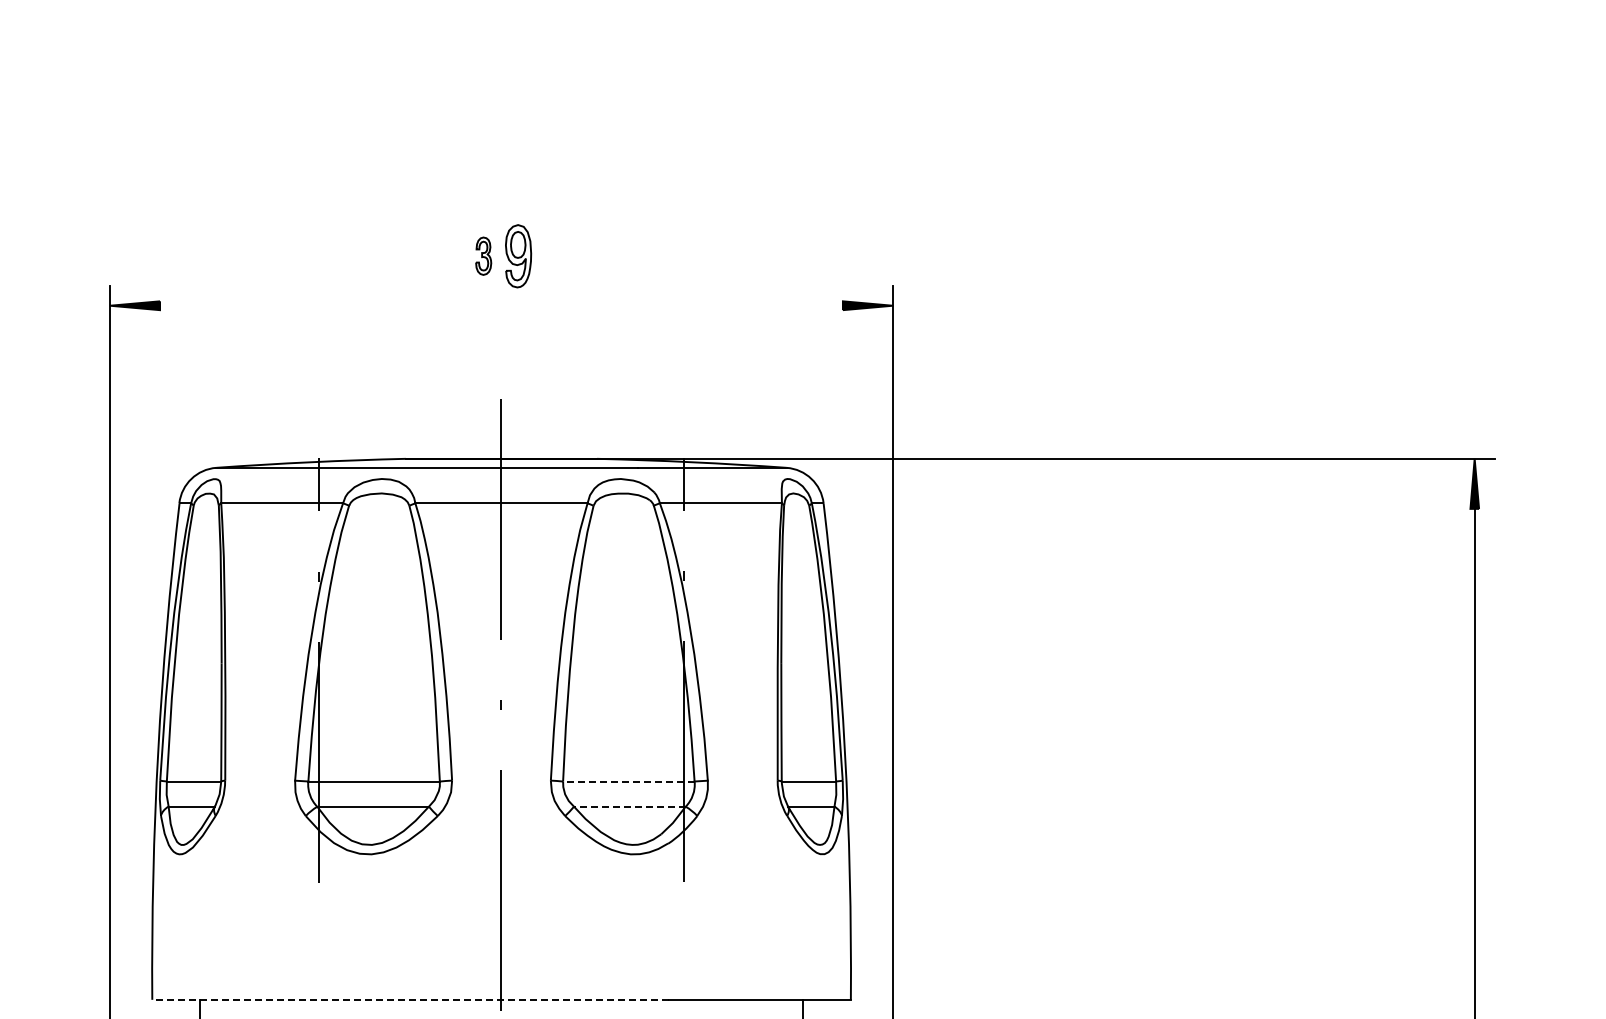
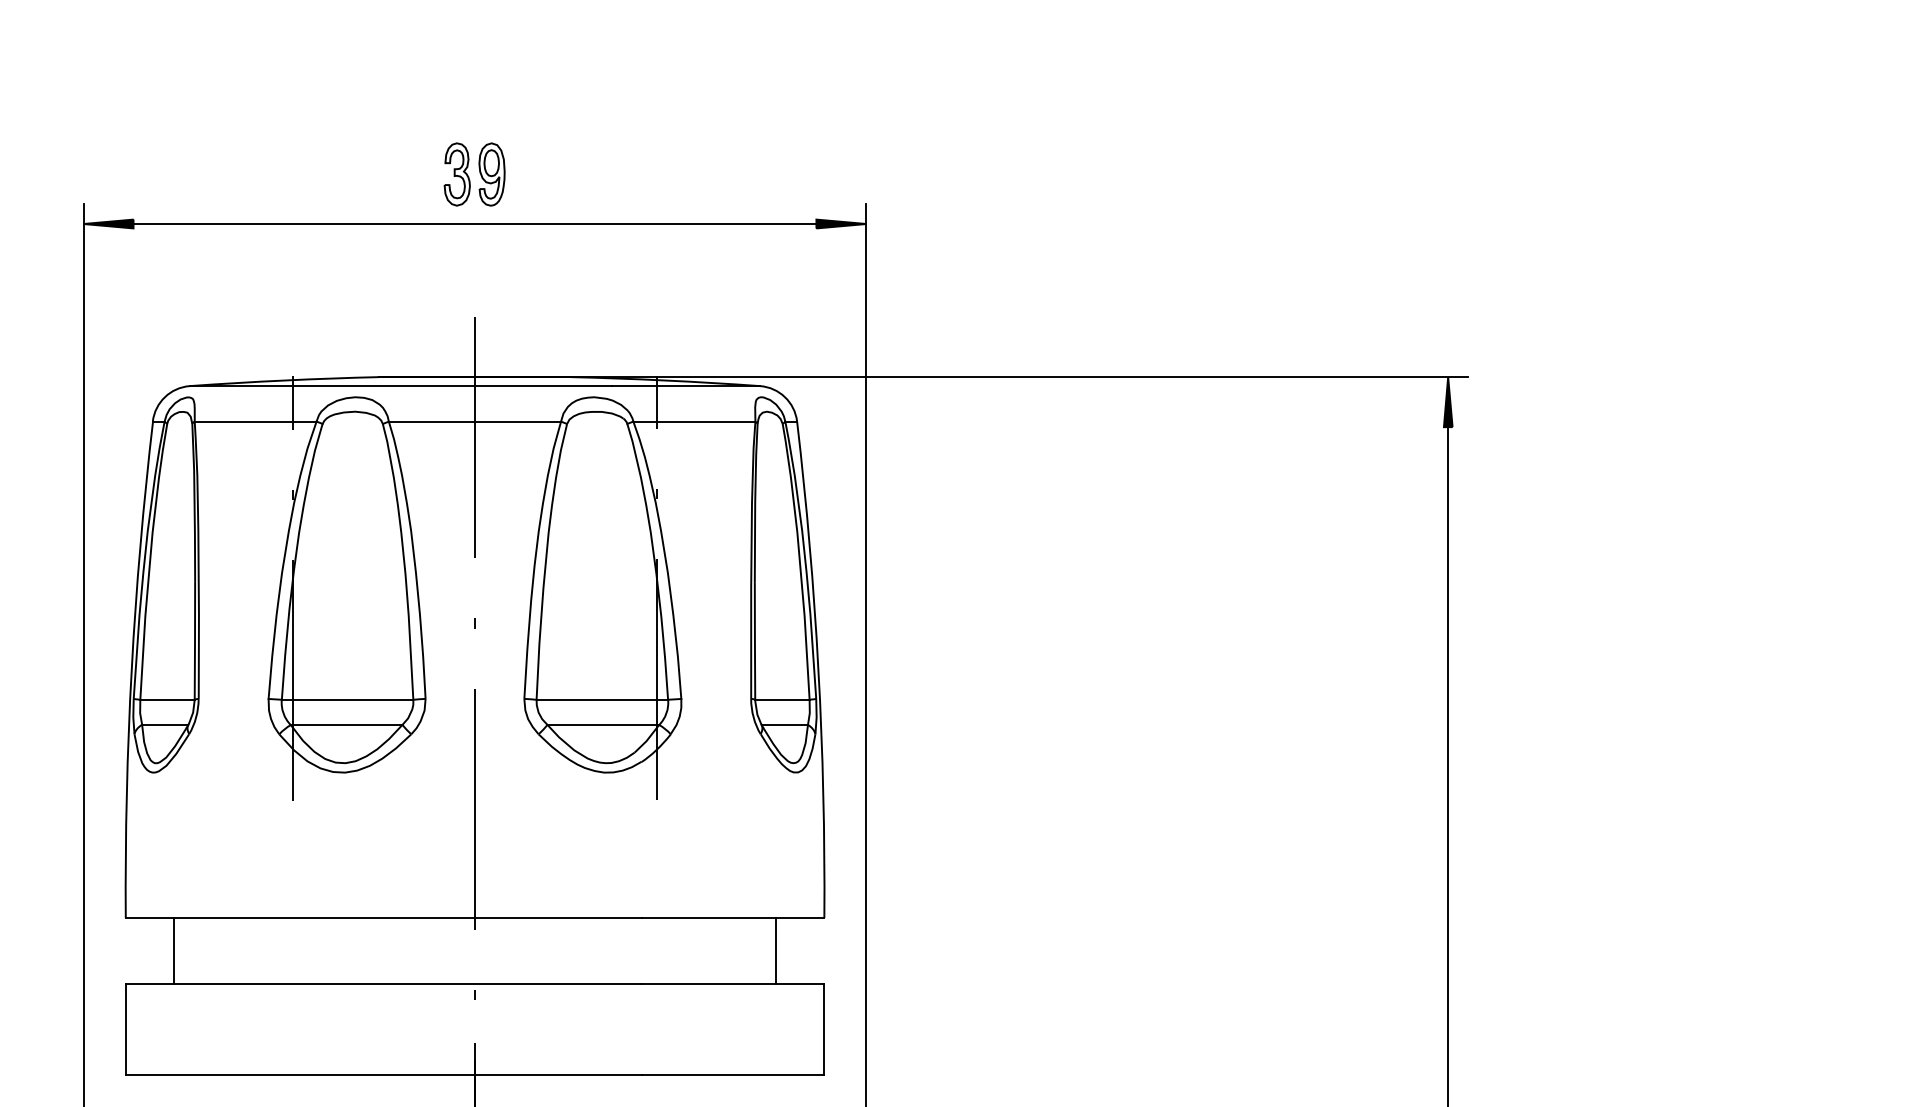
part: (483, 256) -> (456, 174), size x1.67
line: (501, 306) -> (474, 224), added
line: (629, 781) -> (602, 699), dashed -> solid
line: (630, 806) -> (603, 724), dashed -> solid
line: (410, 999) -> (383, 917), dashed -> solid

